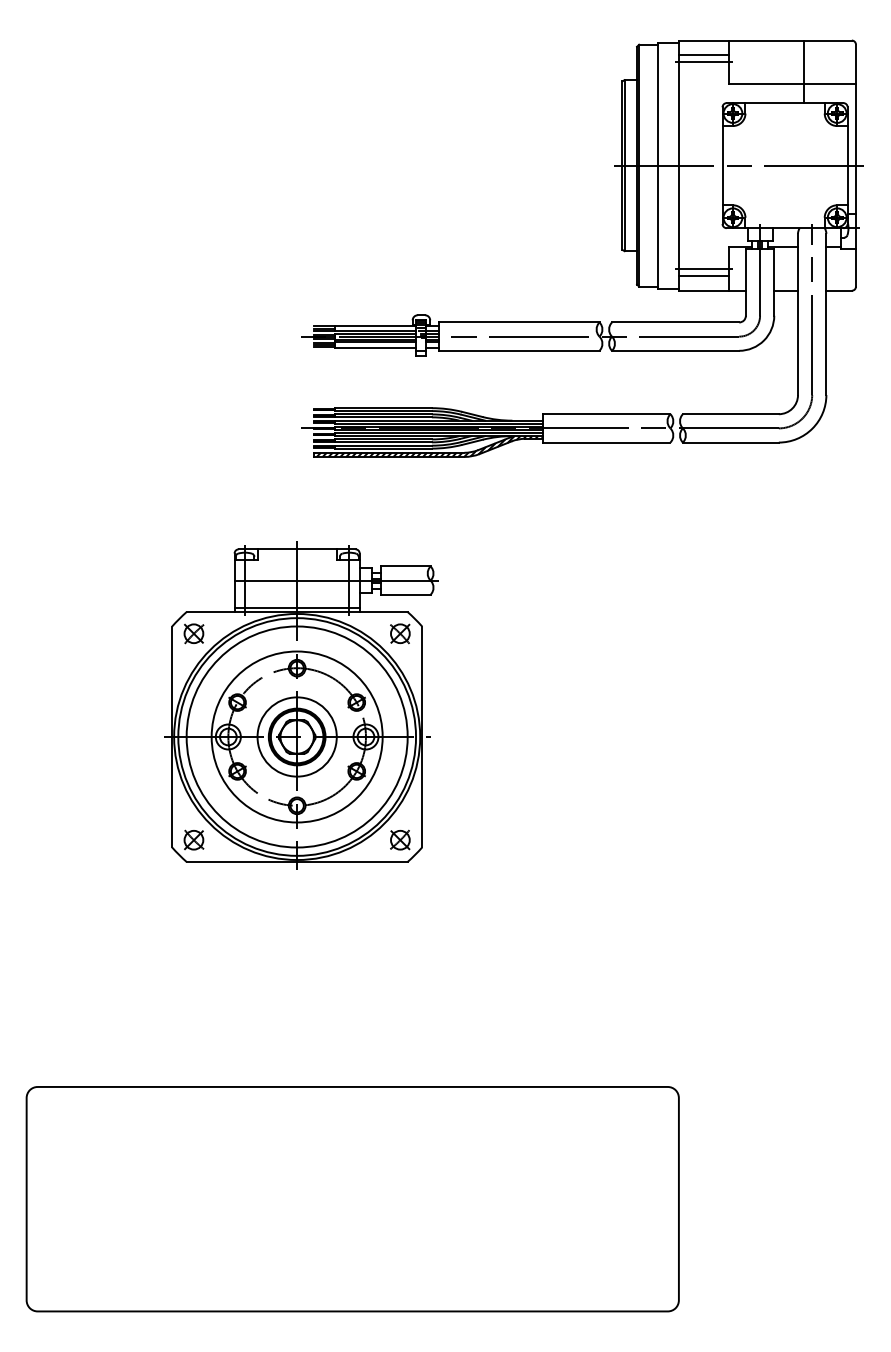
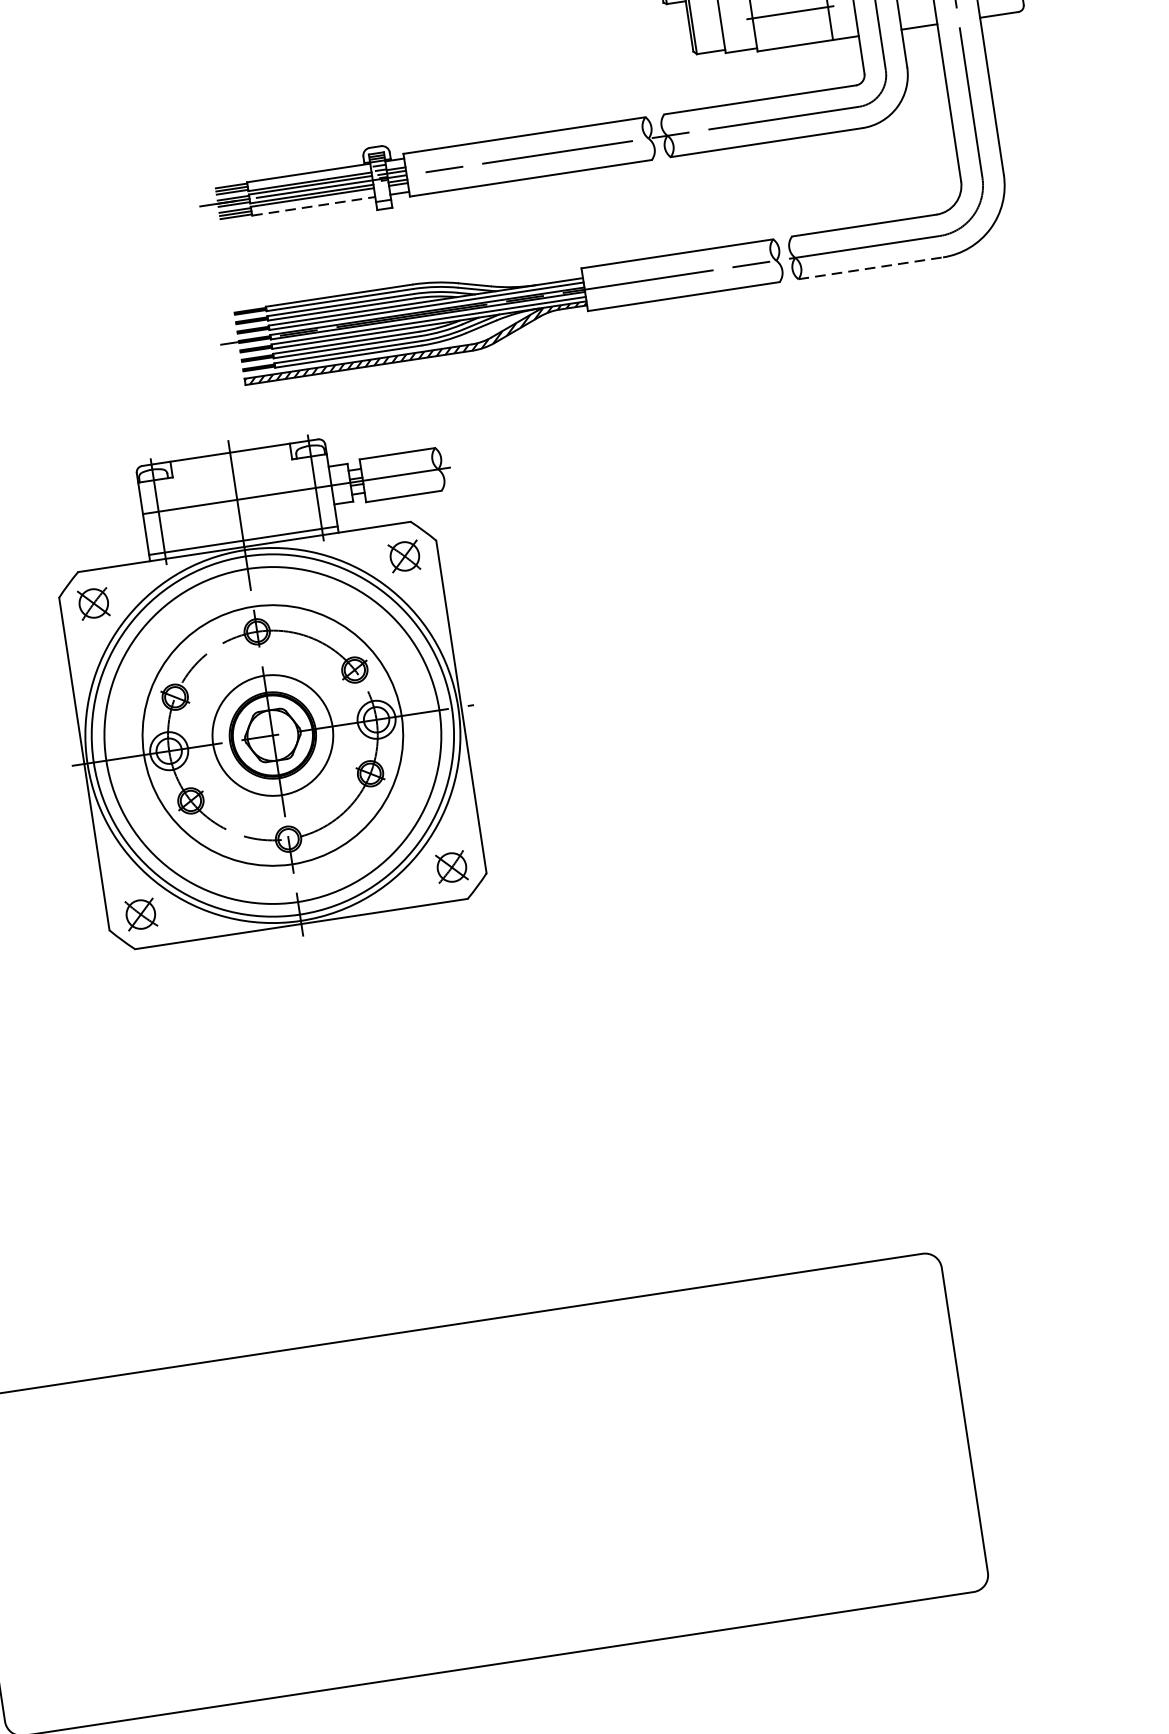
line: (703, 276) -> (791, 24), removed
line: (375, 347) -> (313, 206), solid -> dashed
line: (730, 442) -> (870, 268), solid -> dashed
part: (301, 705) -> (272, 687), moved

